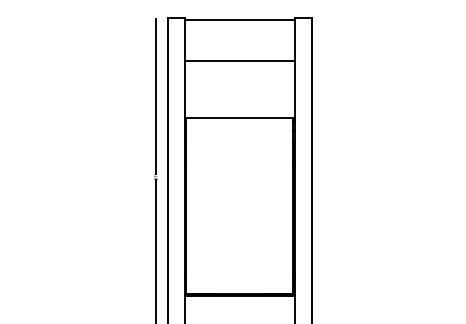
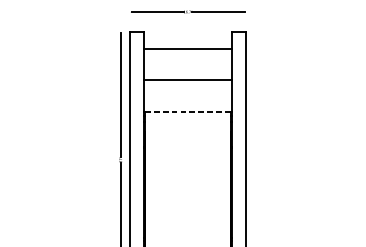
line: (239, 20) -> (187, 49), moved
line: (239, 60) -> (187, 79), moved
line: (240, 118) -> (188, 112), solid -> dashed

